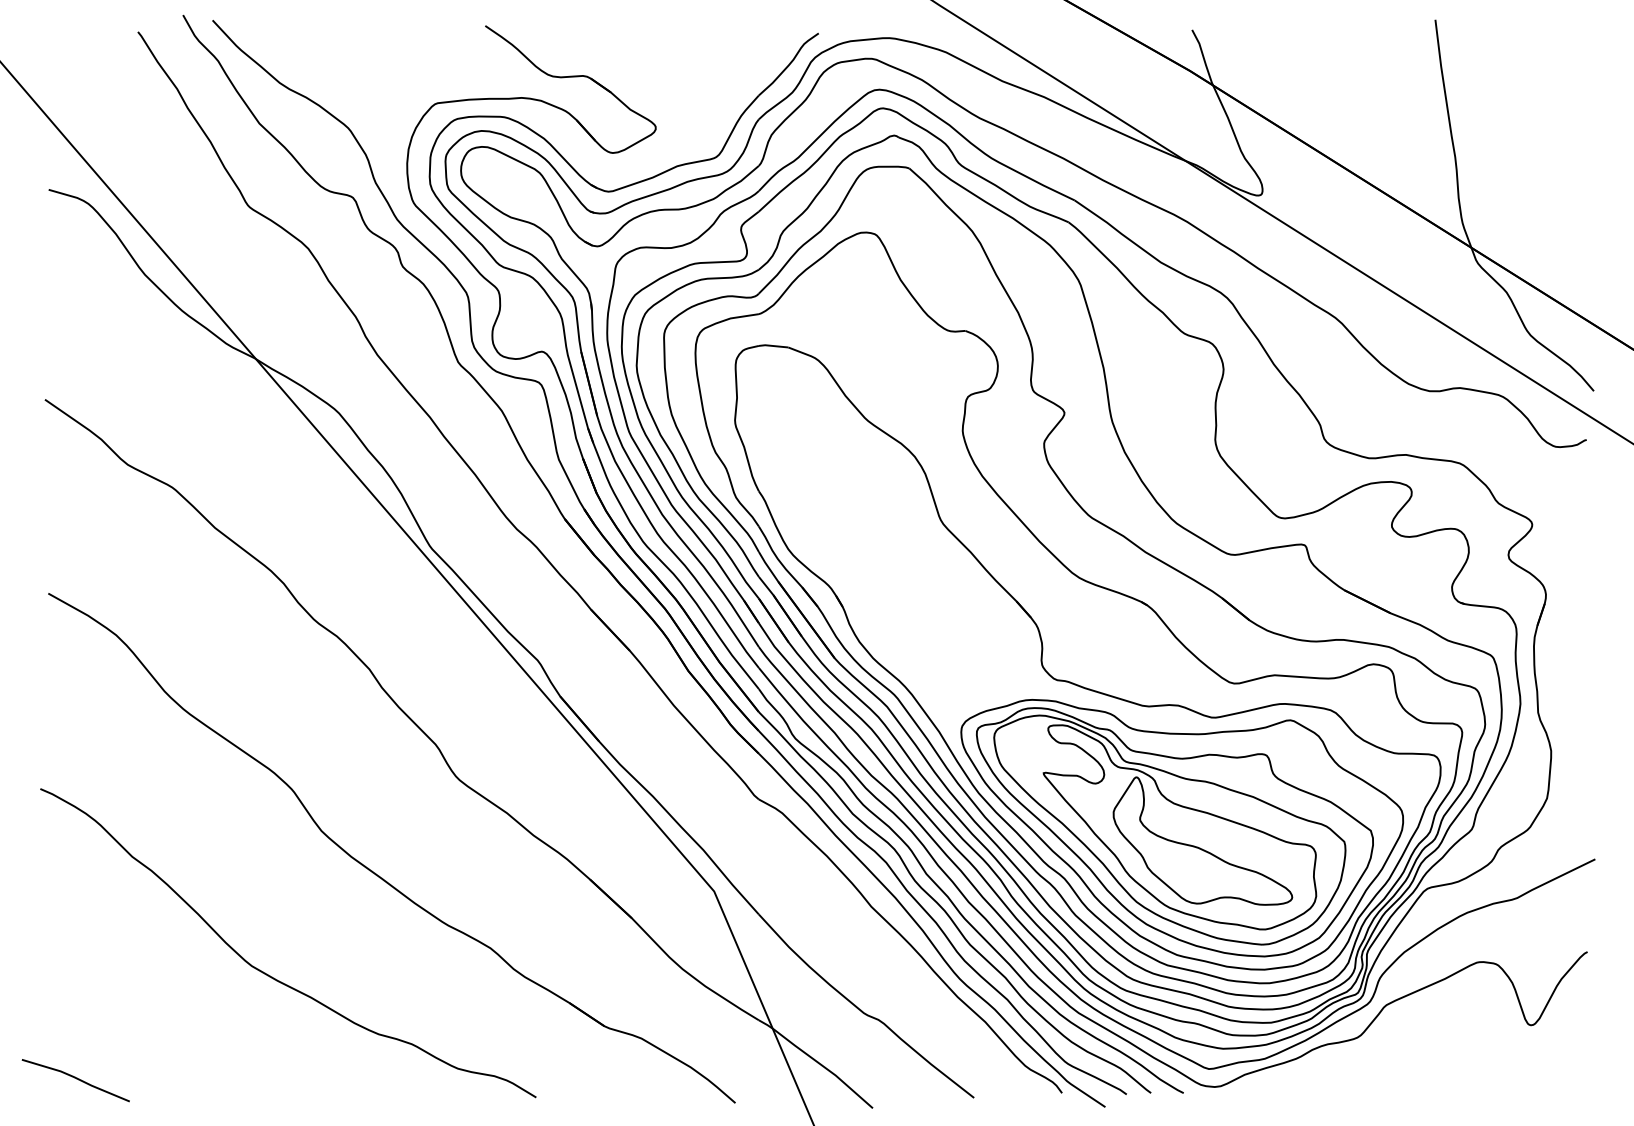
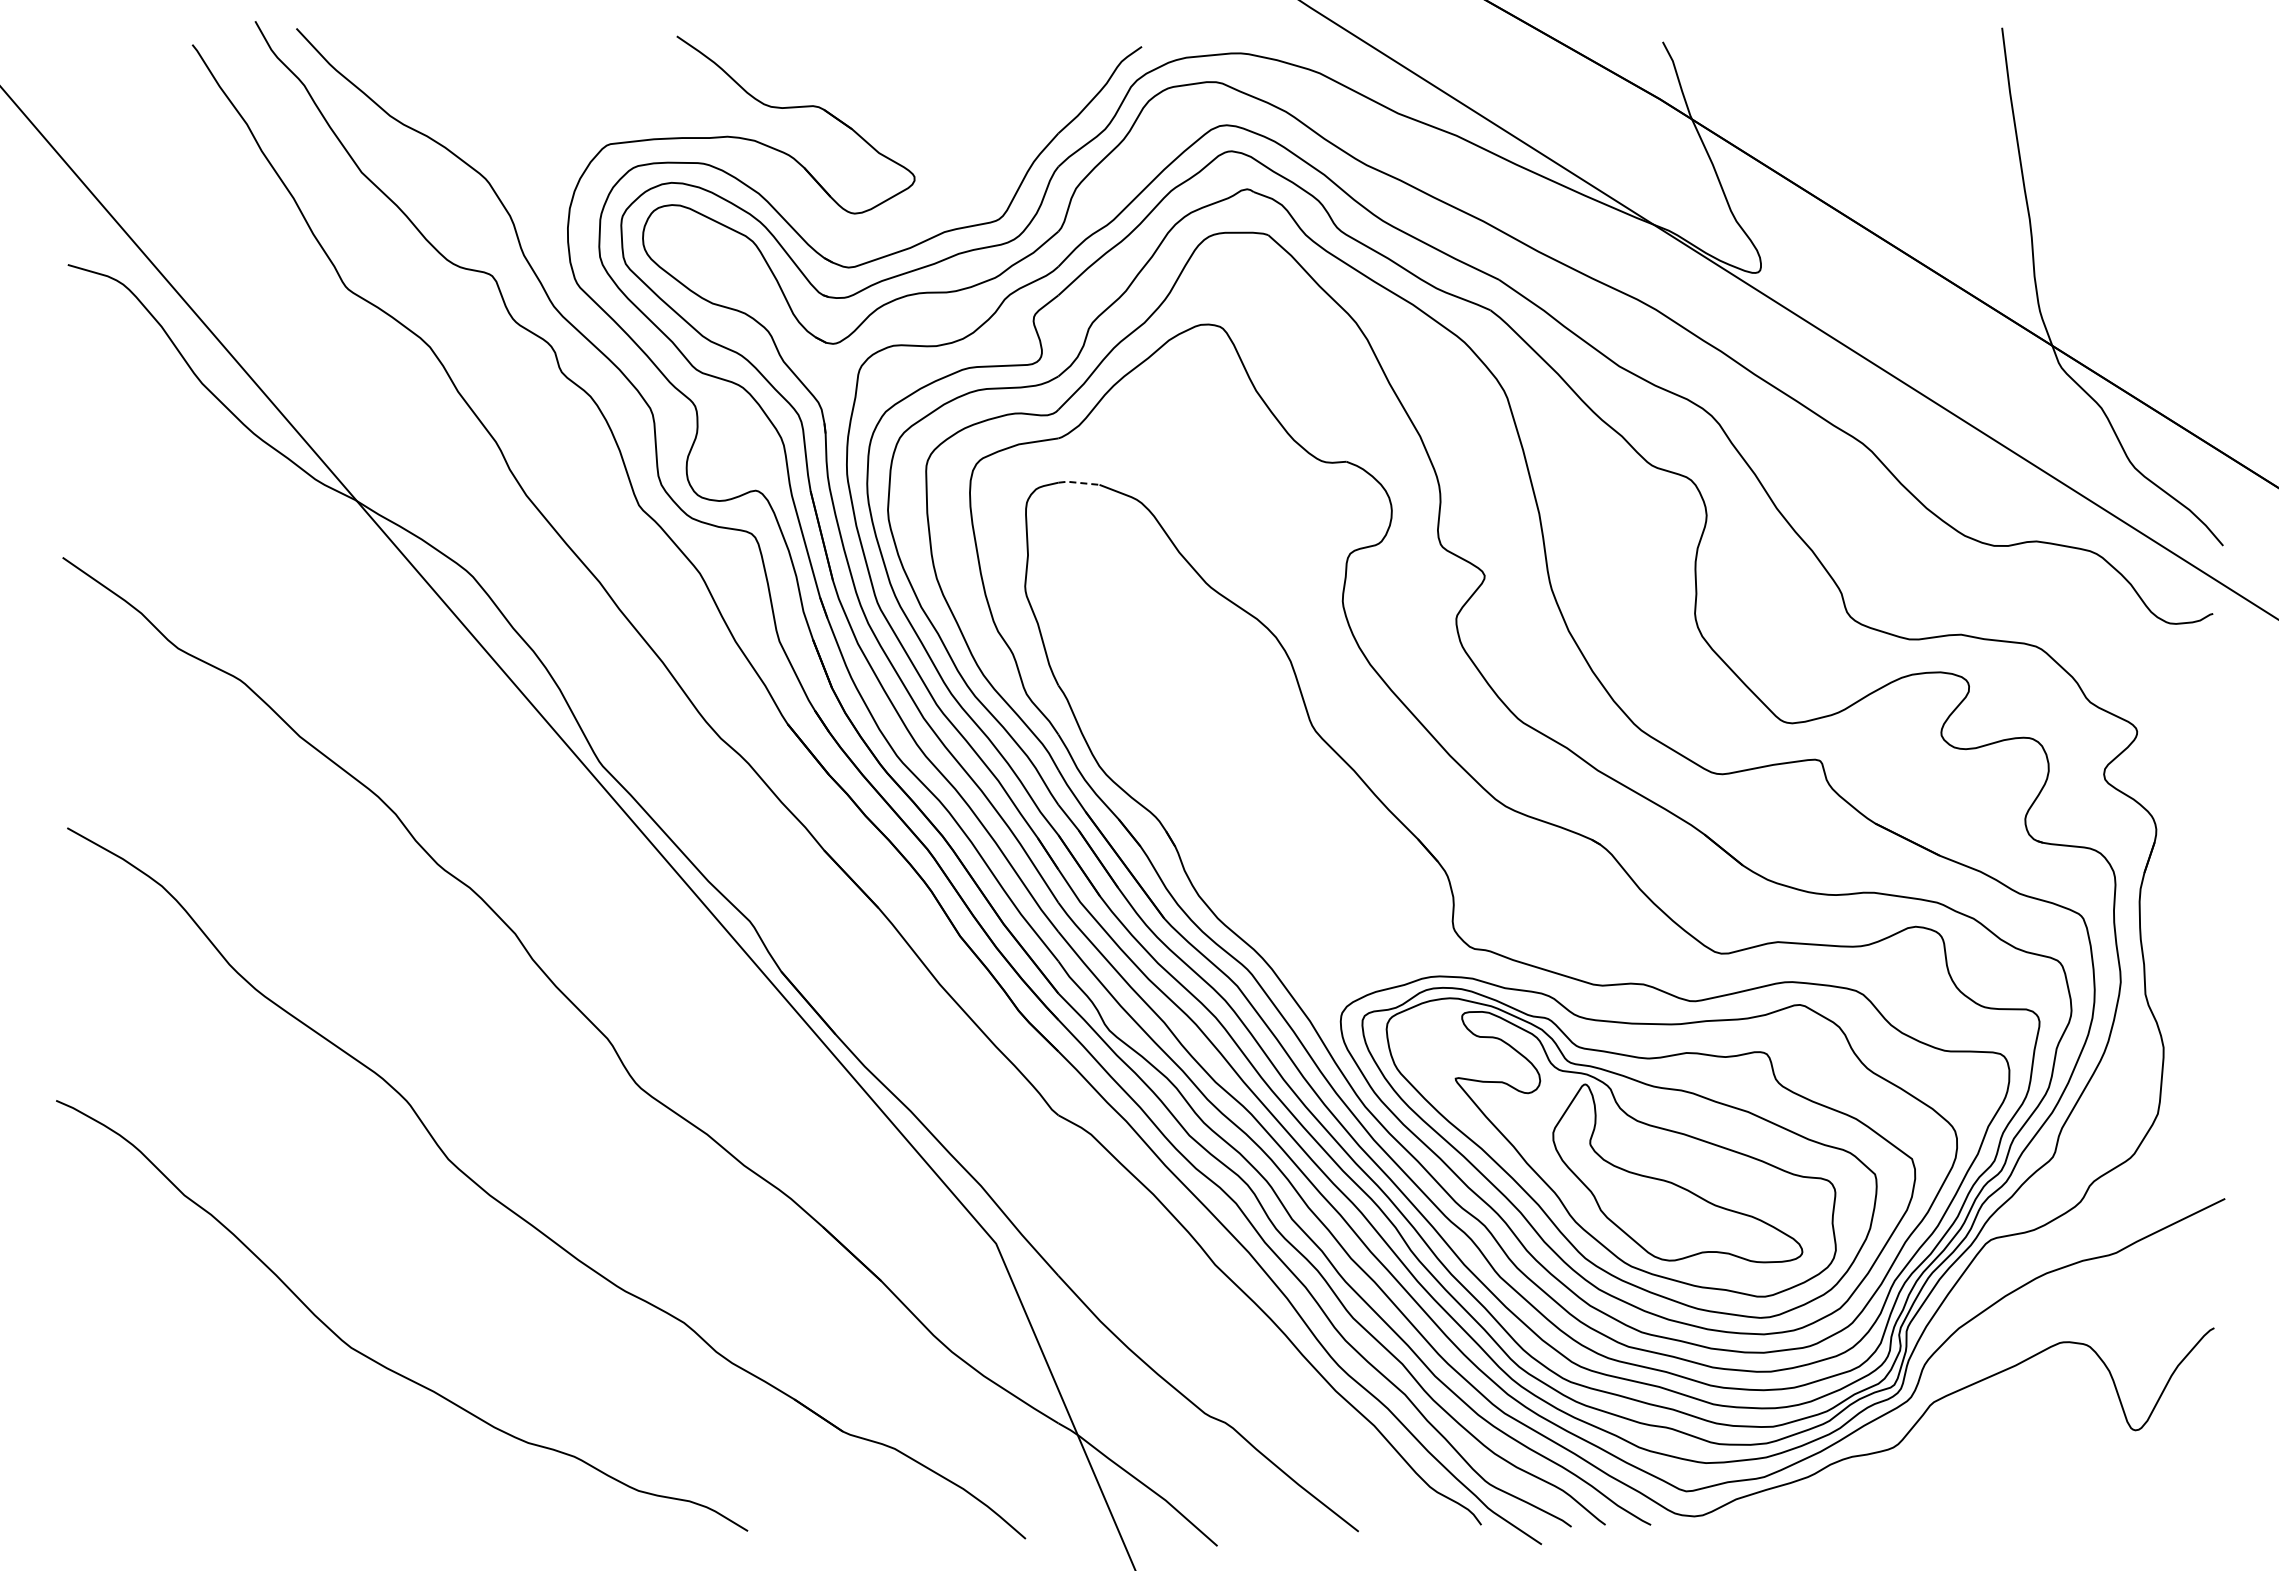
line: (773, 345) -> (1079, 482), solid -> dashed
line: (76, 1079) -> (106, 1505), removed

